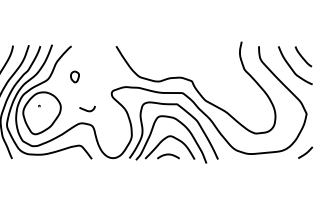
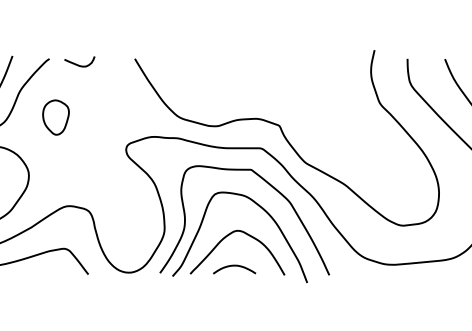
part: (74, 76) -> (55, 116), size x1.67
curve: (86, 109) -> (77, 63), moved

